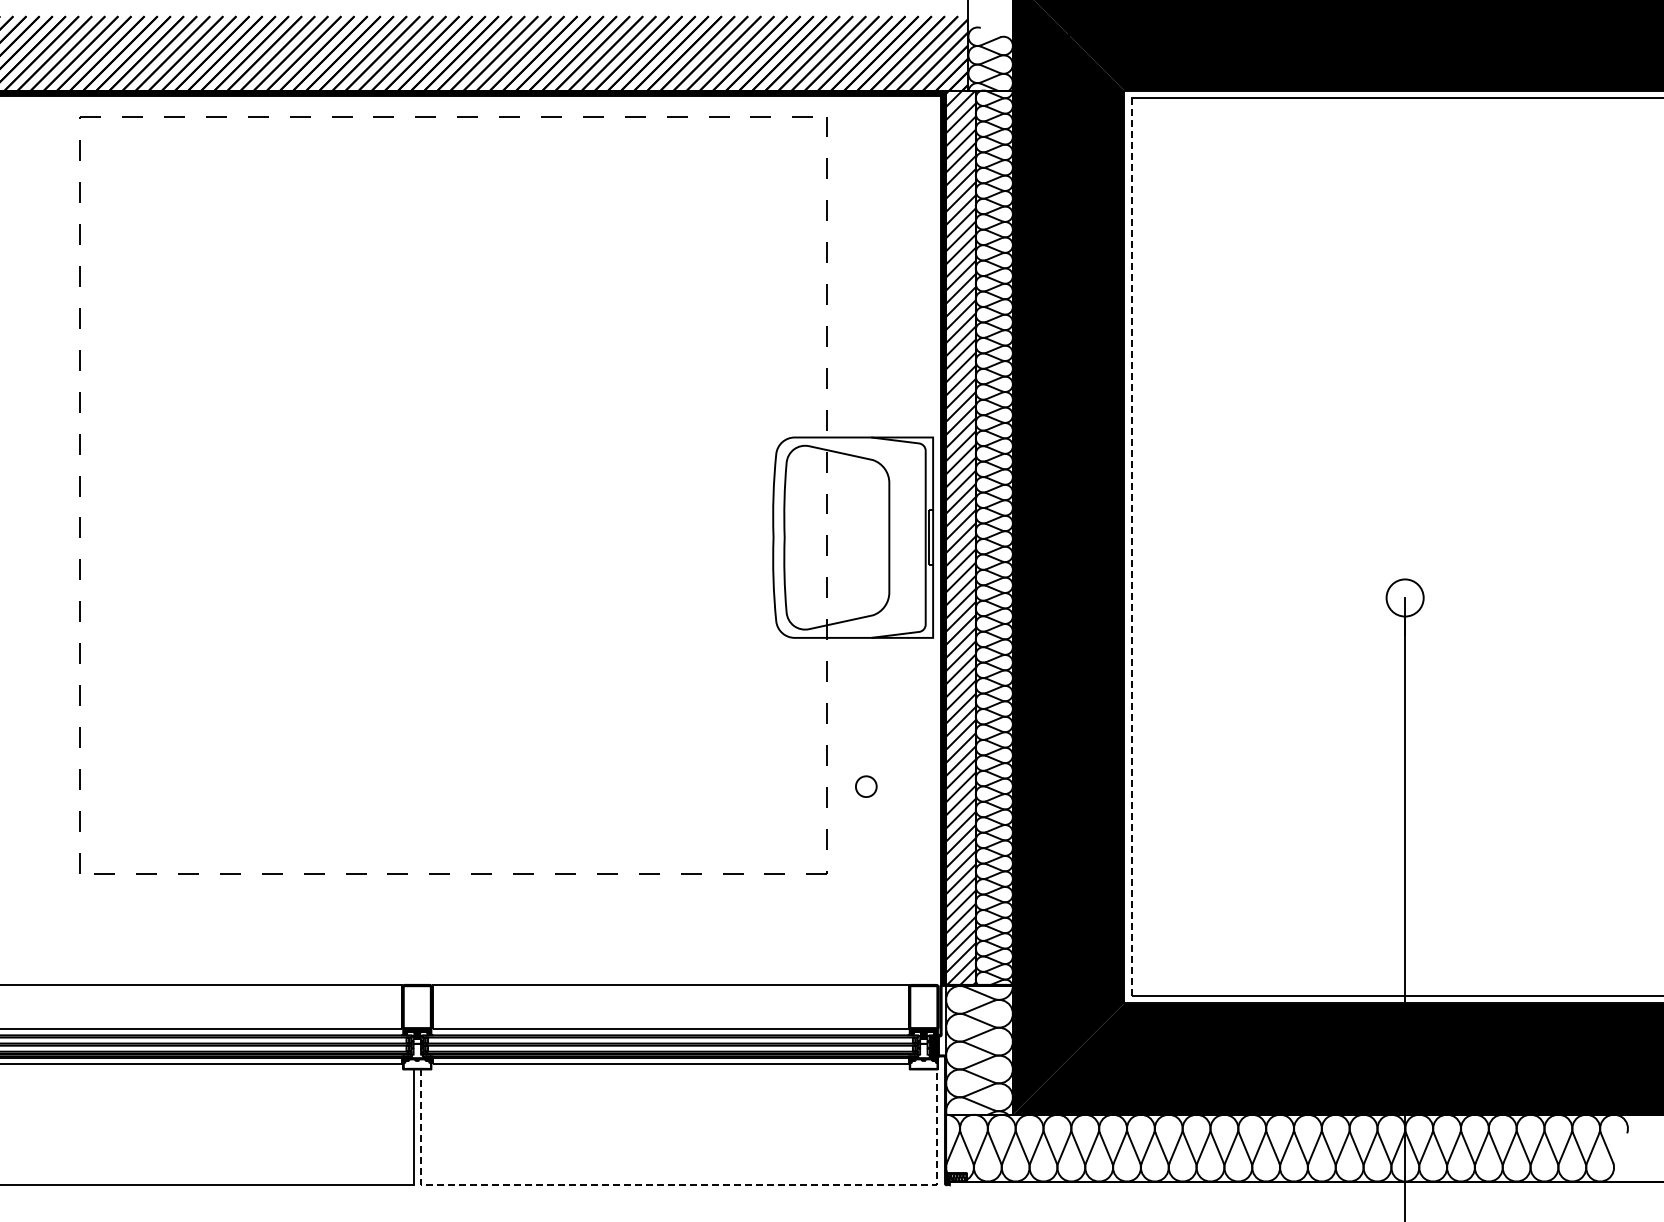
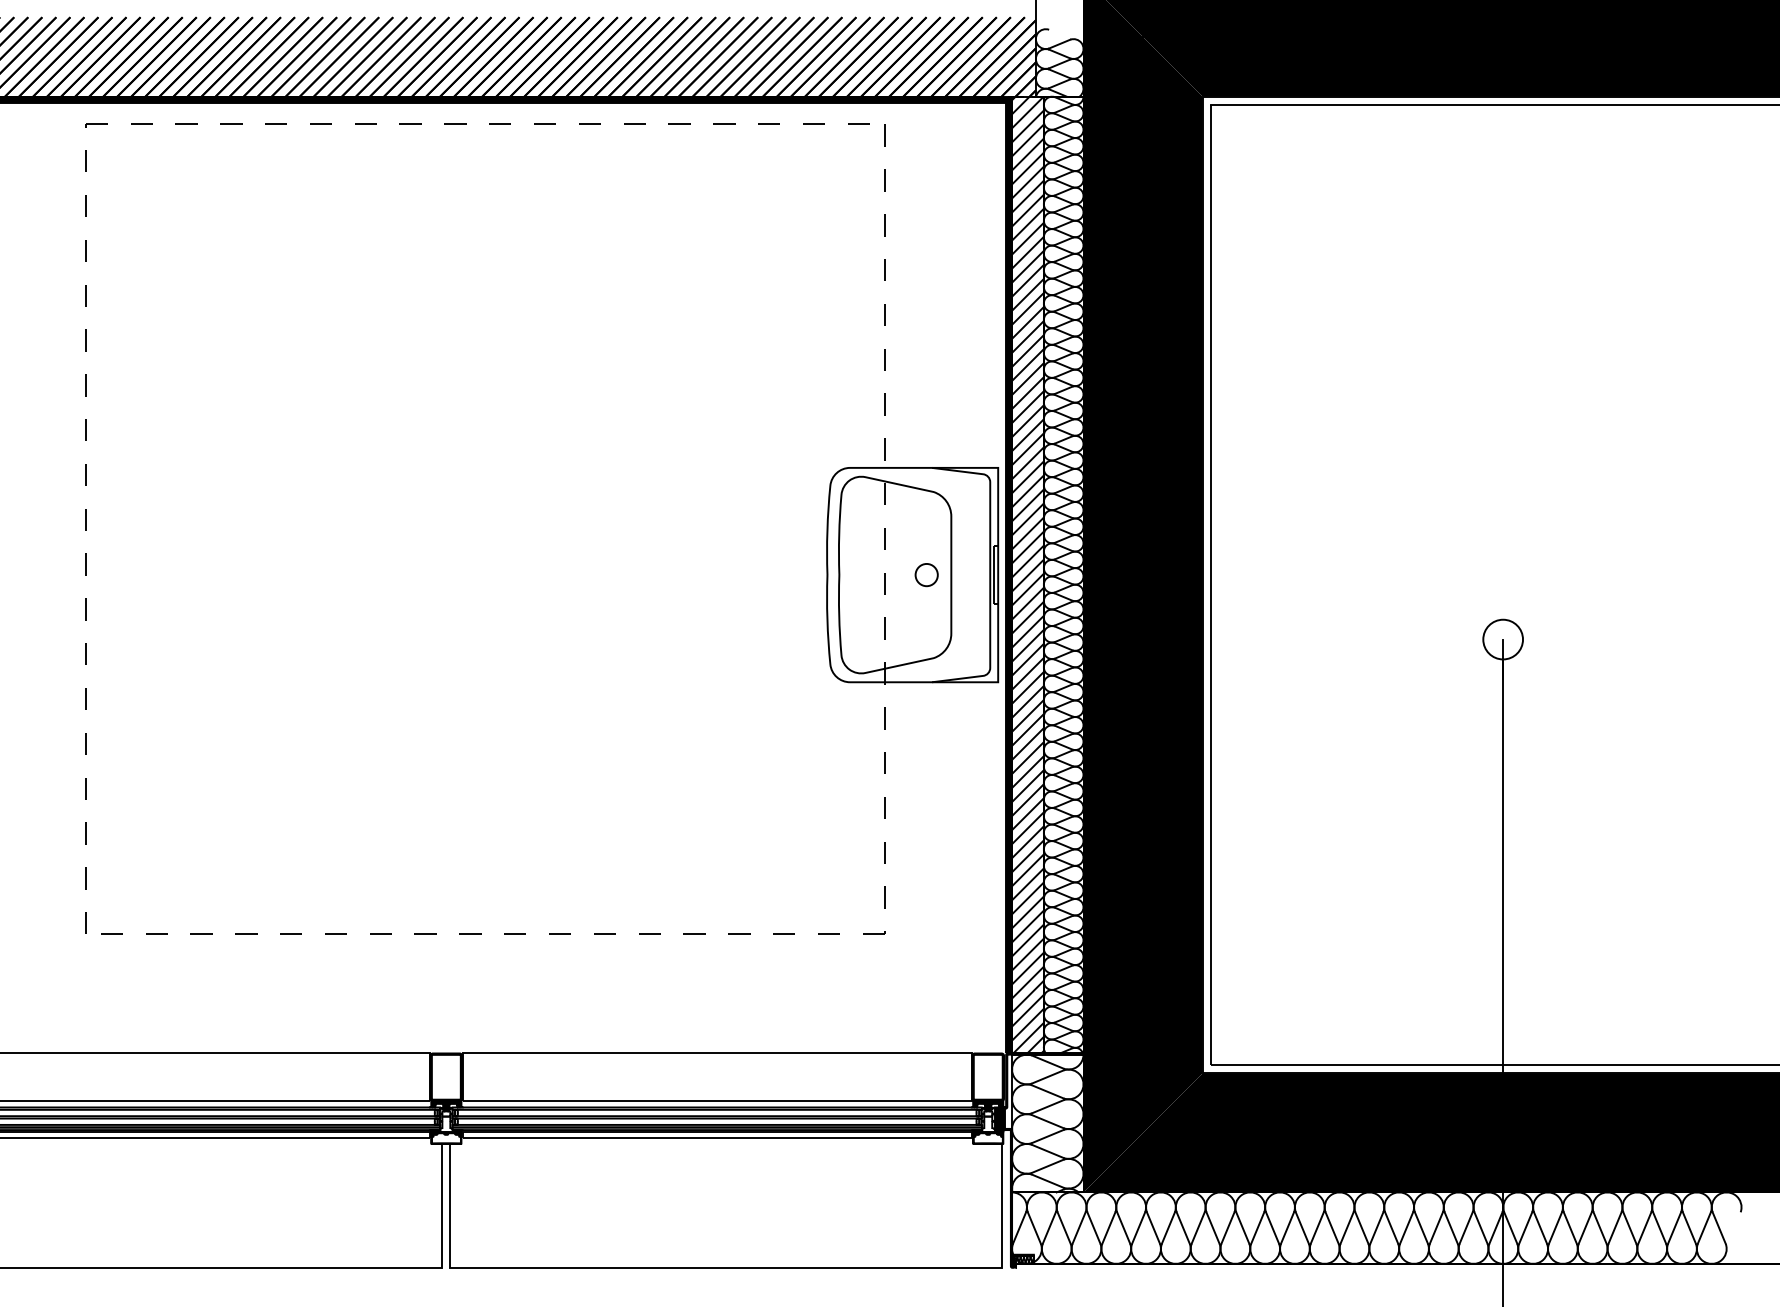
line: (1131, 546) -> (1210, 584), dashed -> solid
circle: (866, 786) -> (926, 574), moved
line: (678, 1185) -> (725, 1268), dashed -> solid

